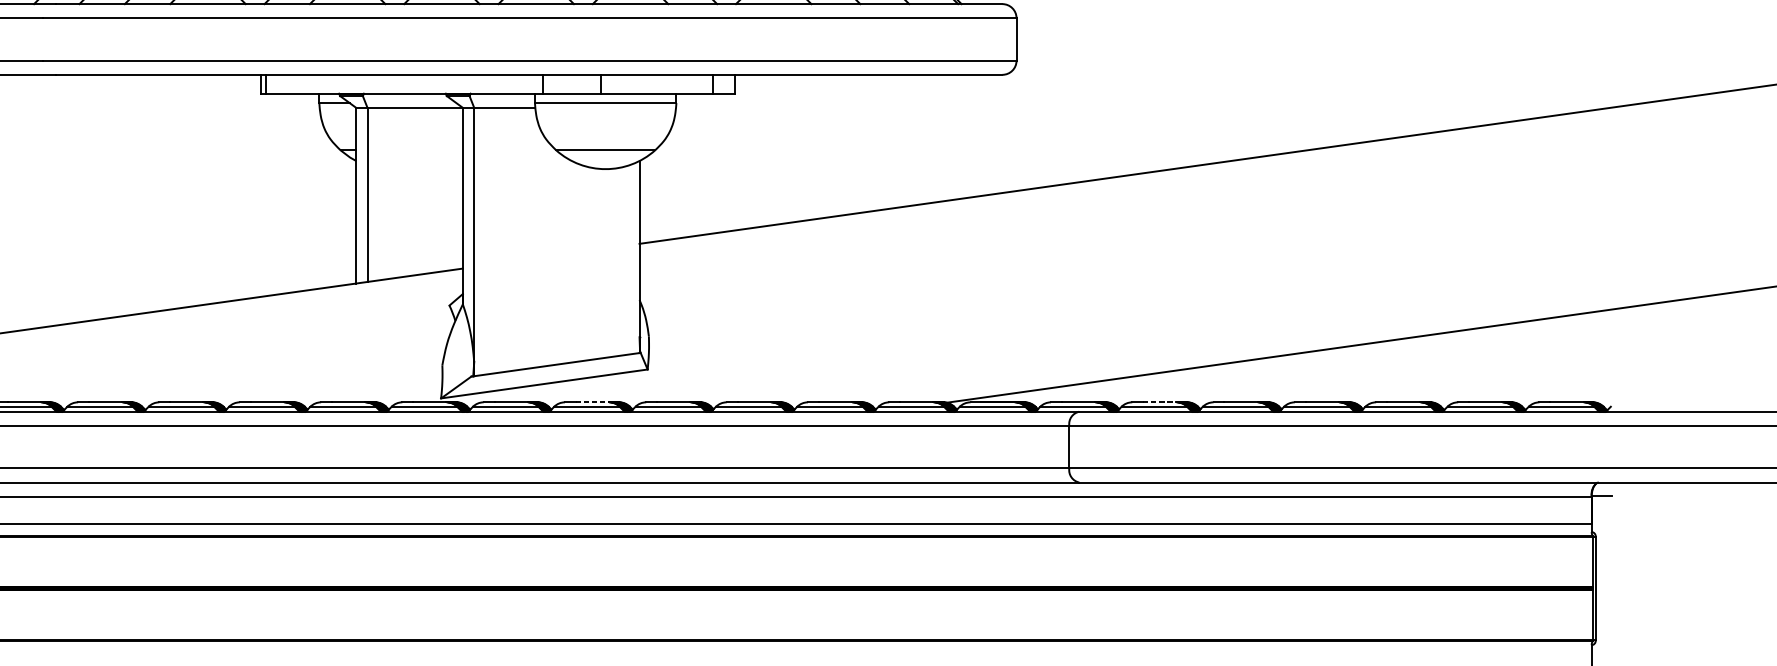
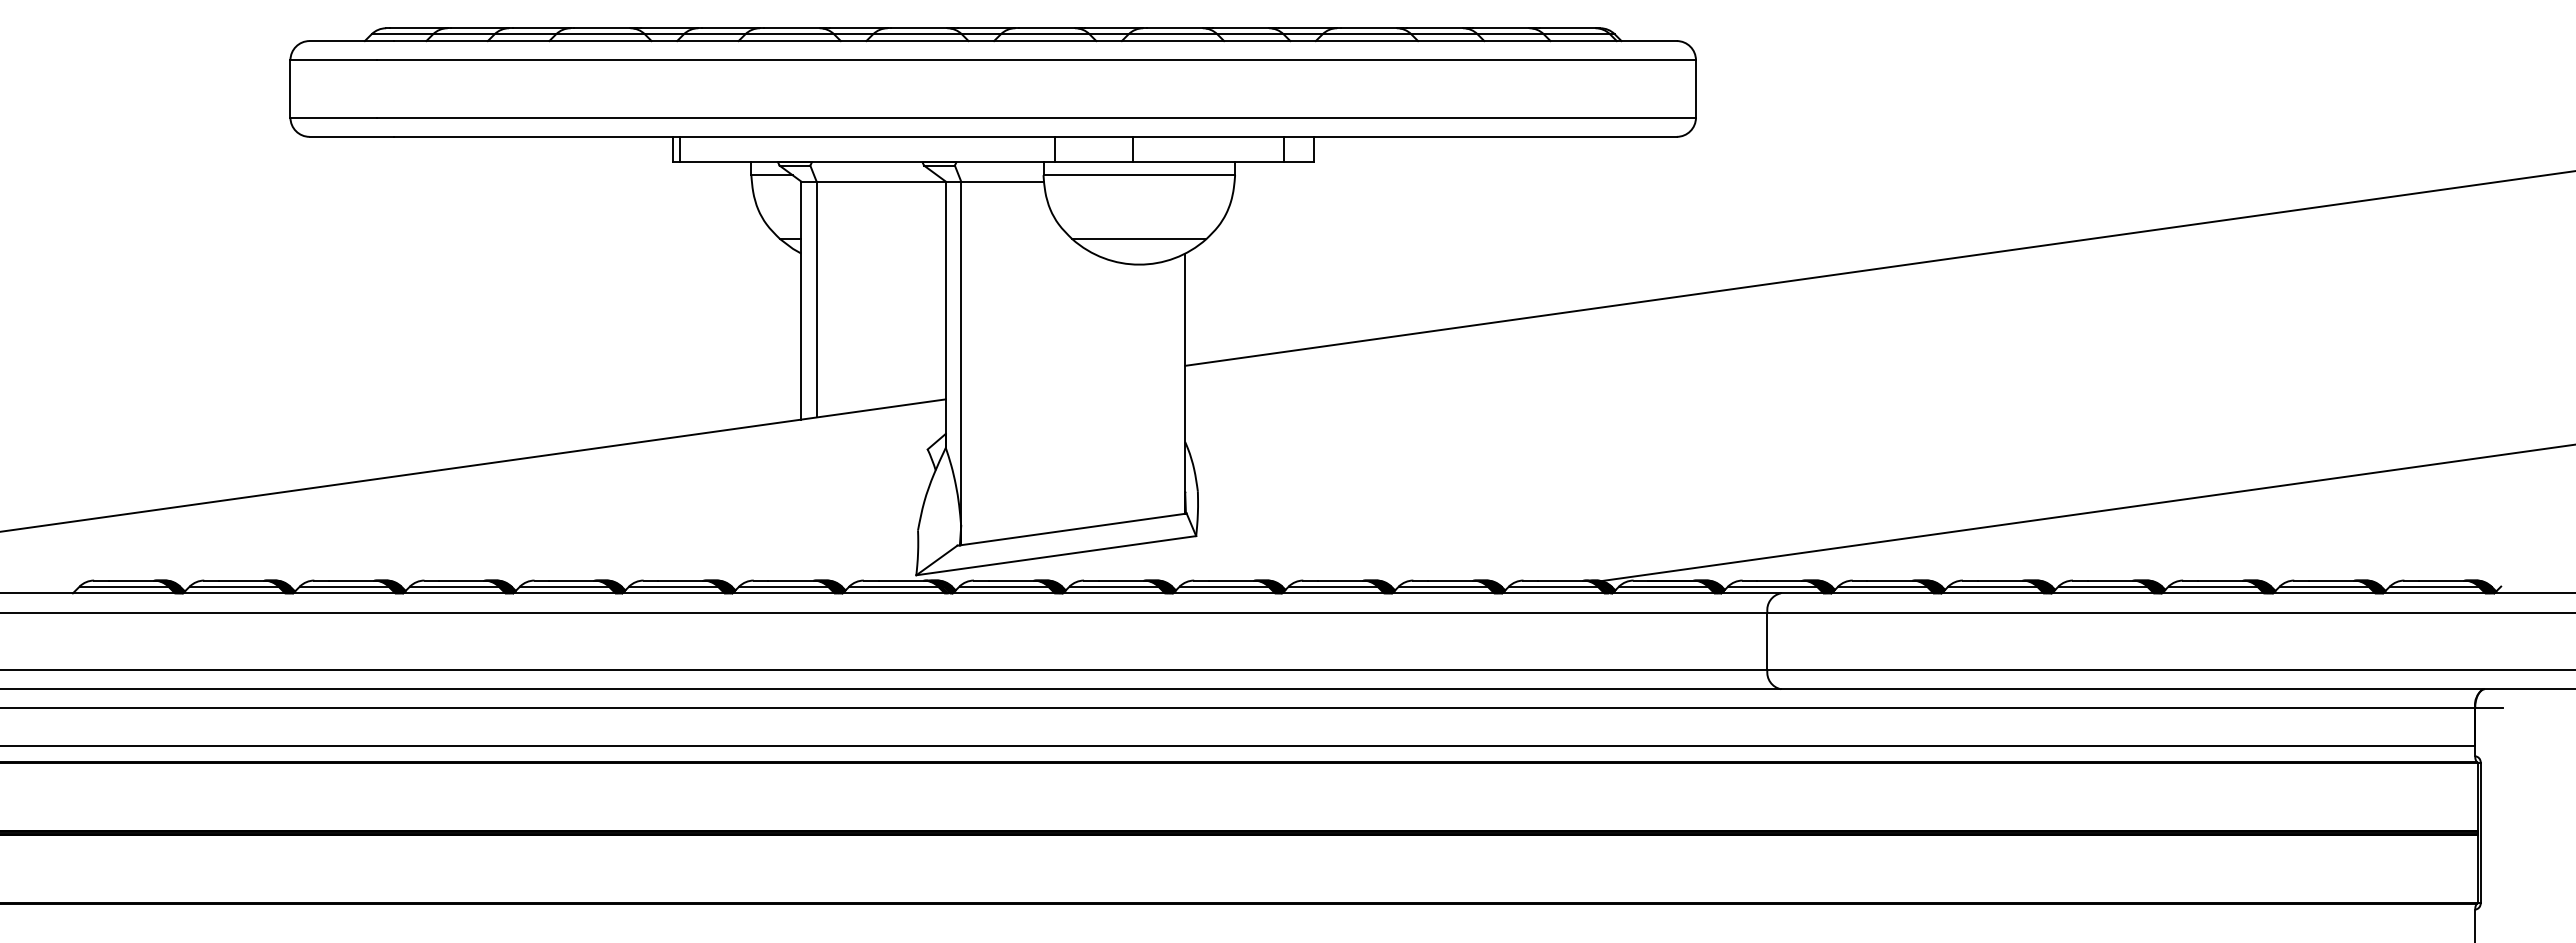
line: (592, 402) -> (1121, 580), dashed -> solid
line: (1159, 402) -> (1889, 580), dashed -> solid

